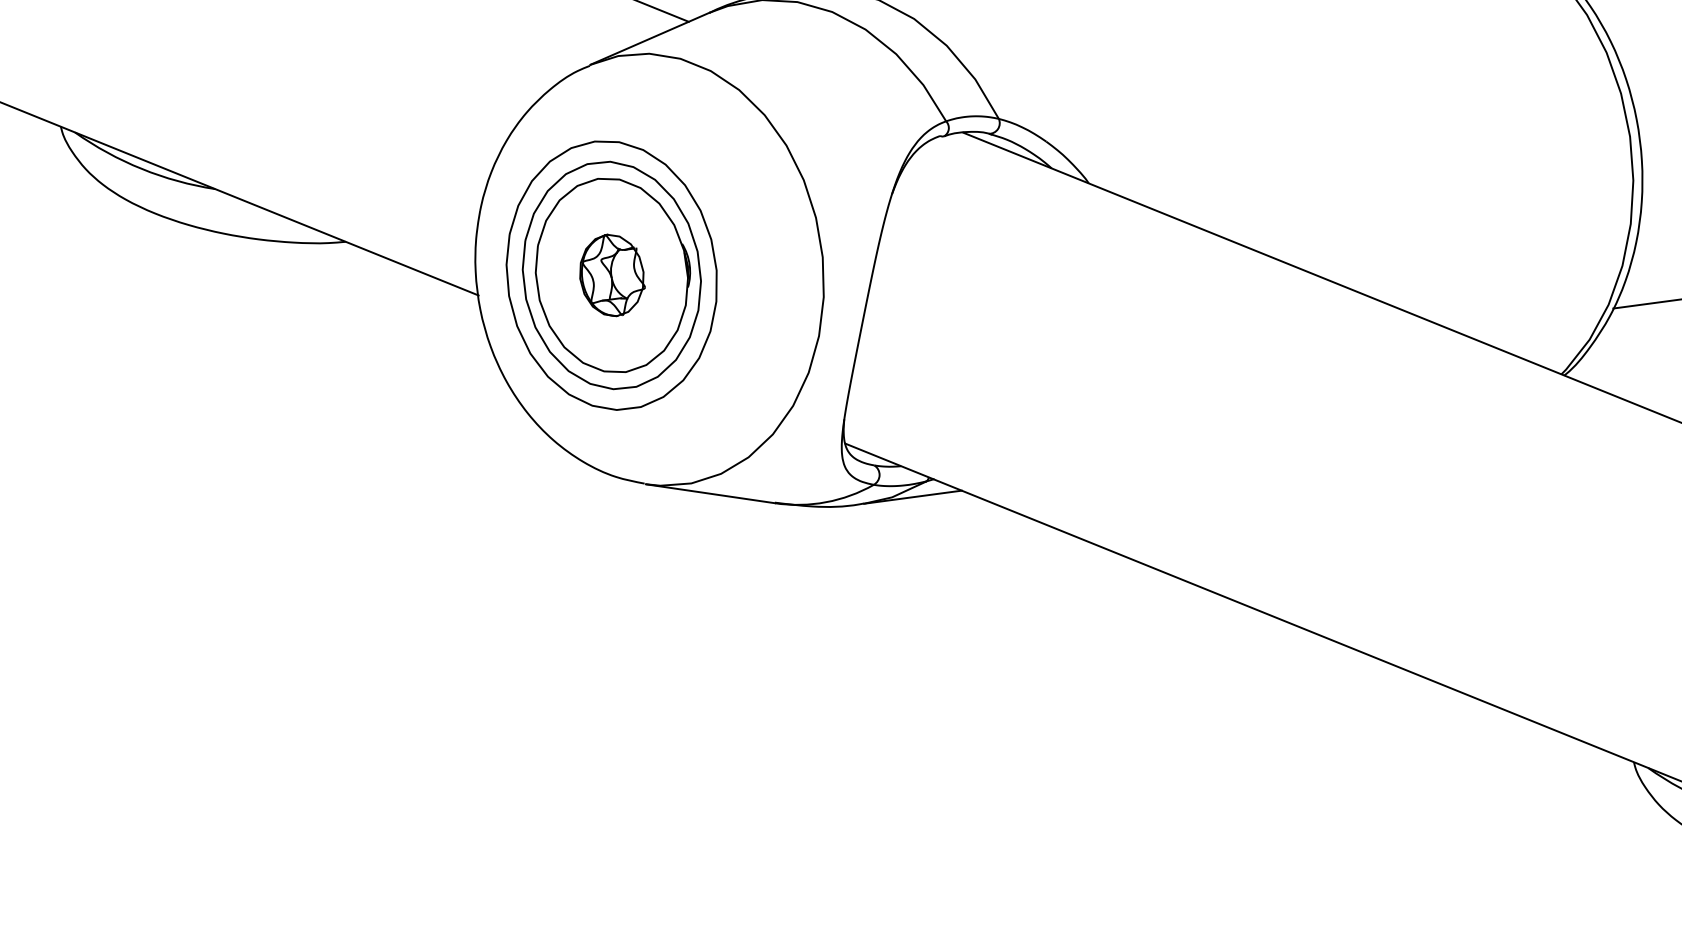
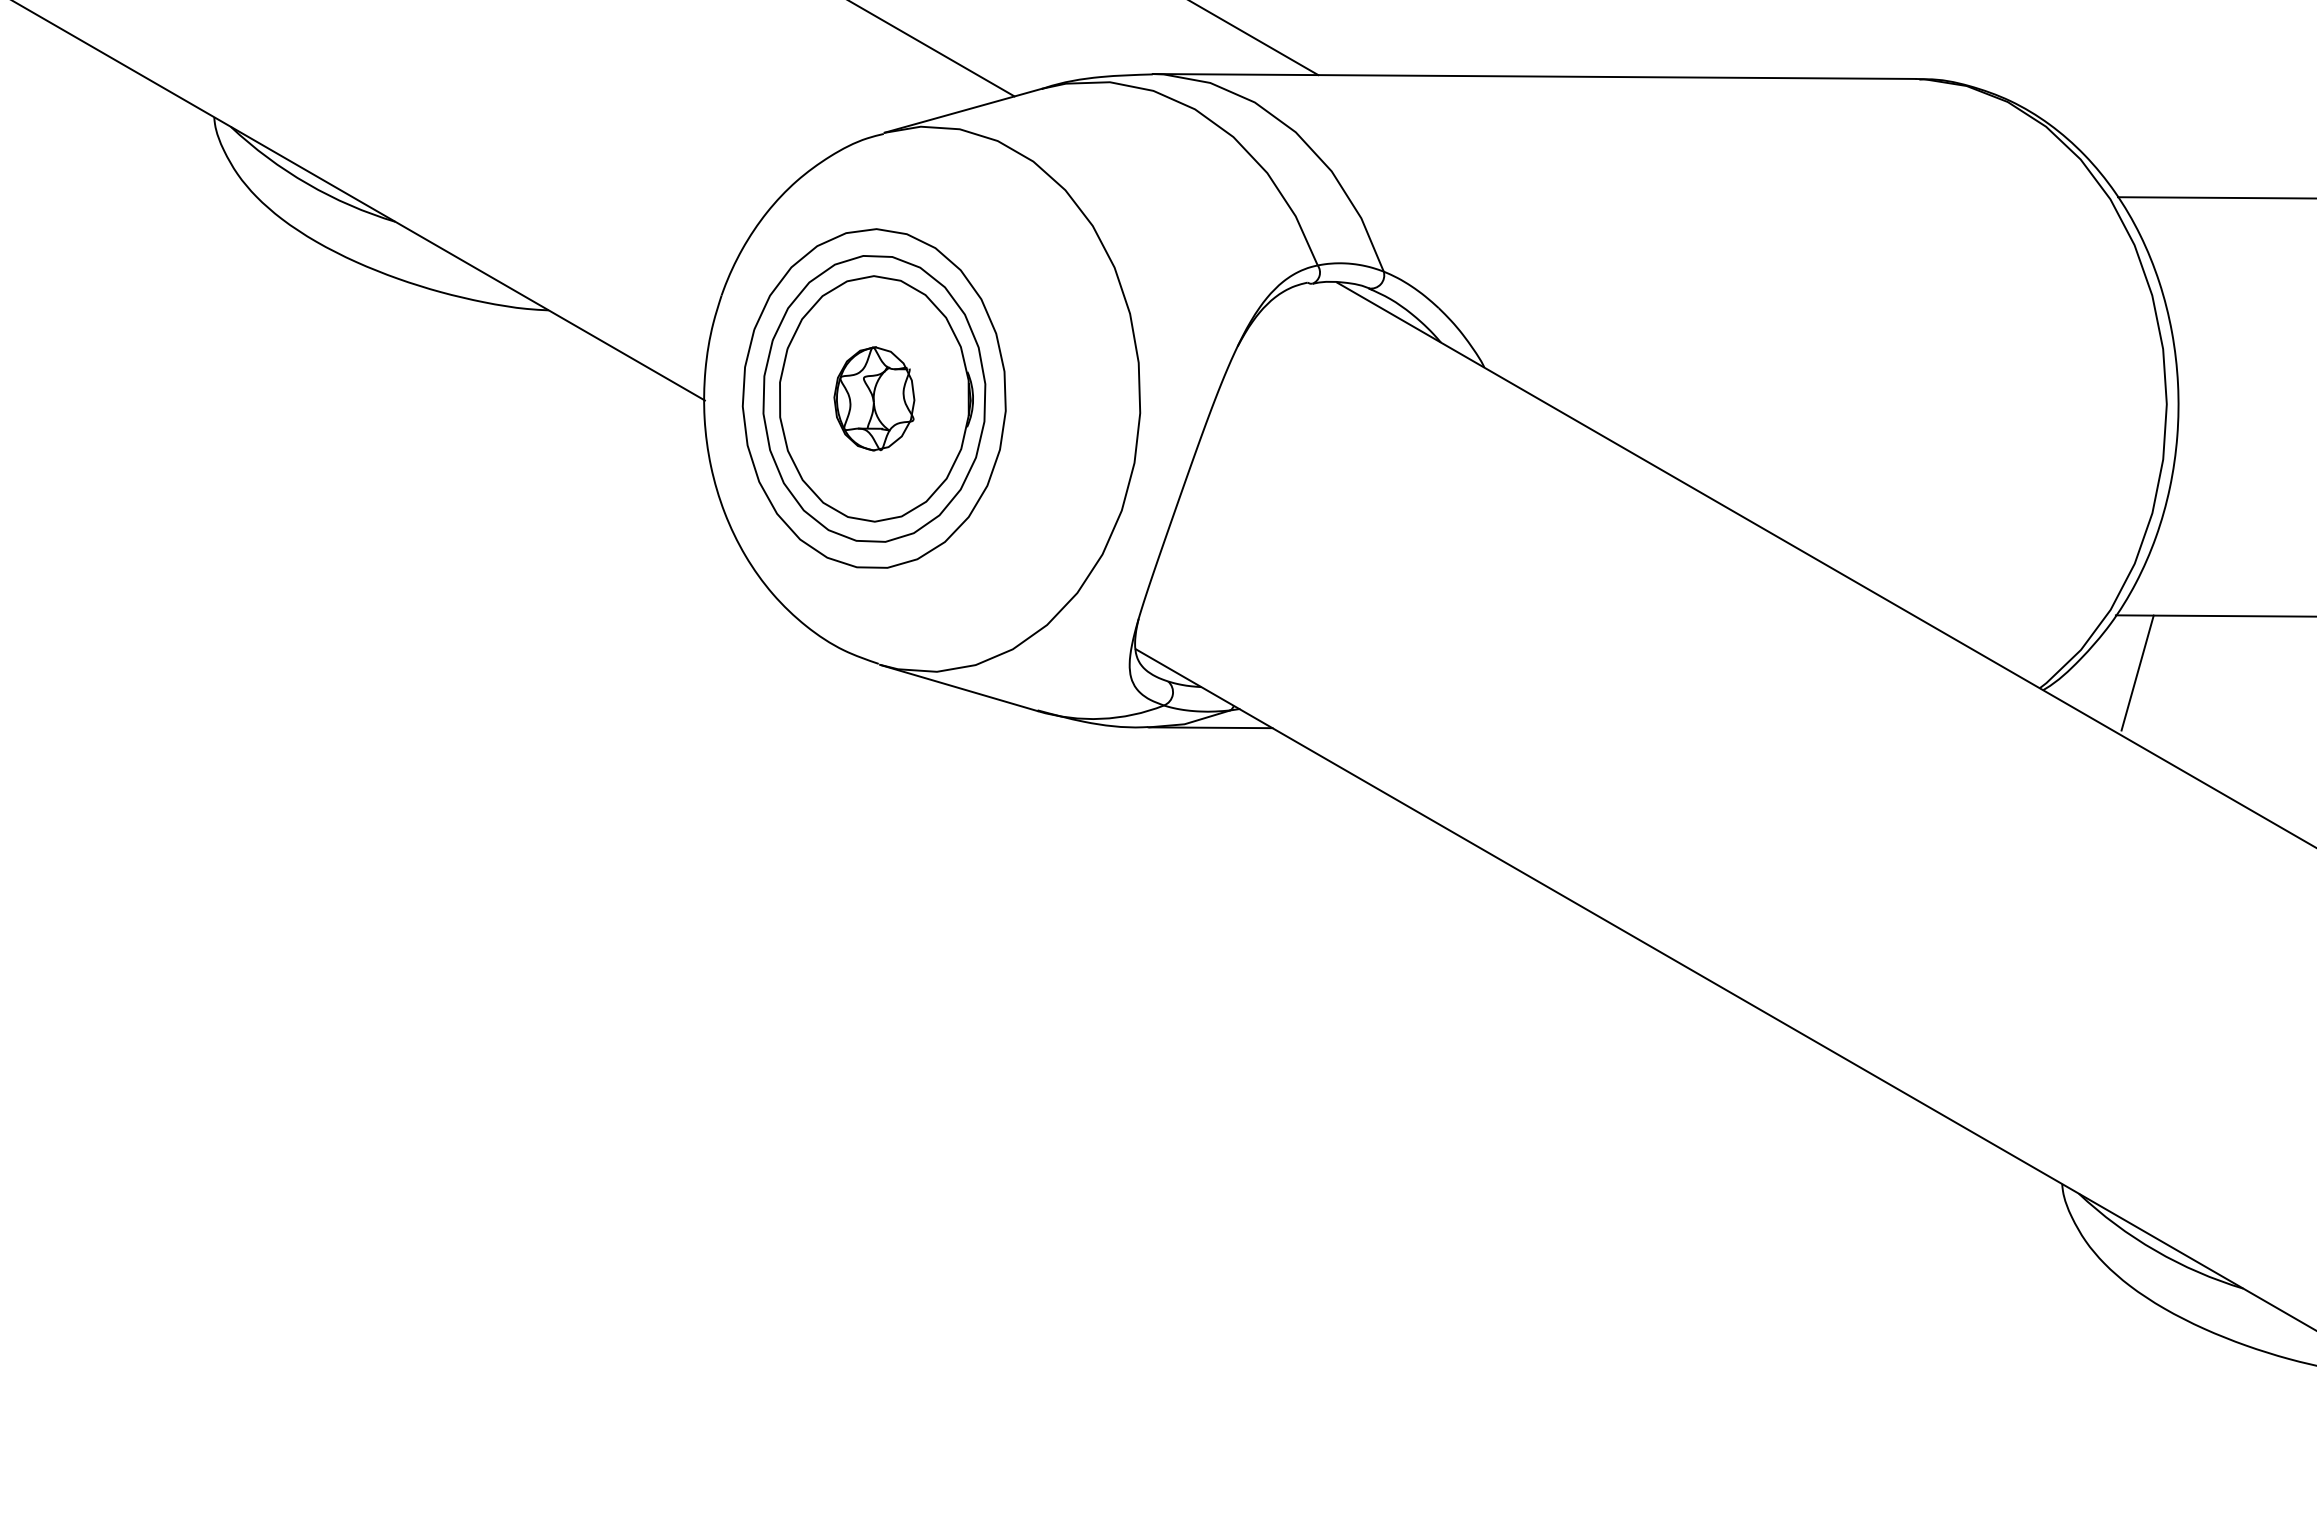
line: (1636, 351) -> (2137, 672), added

